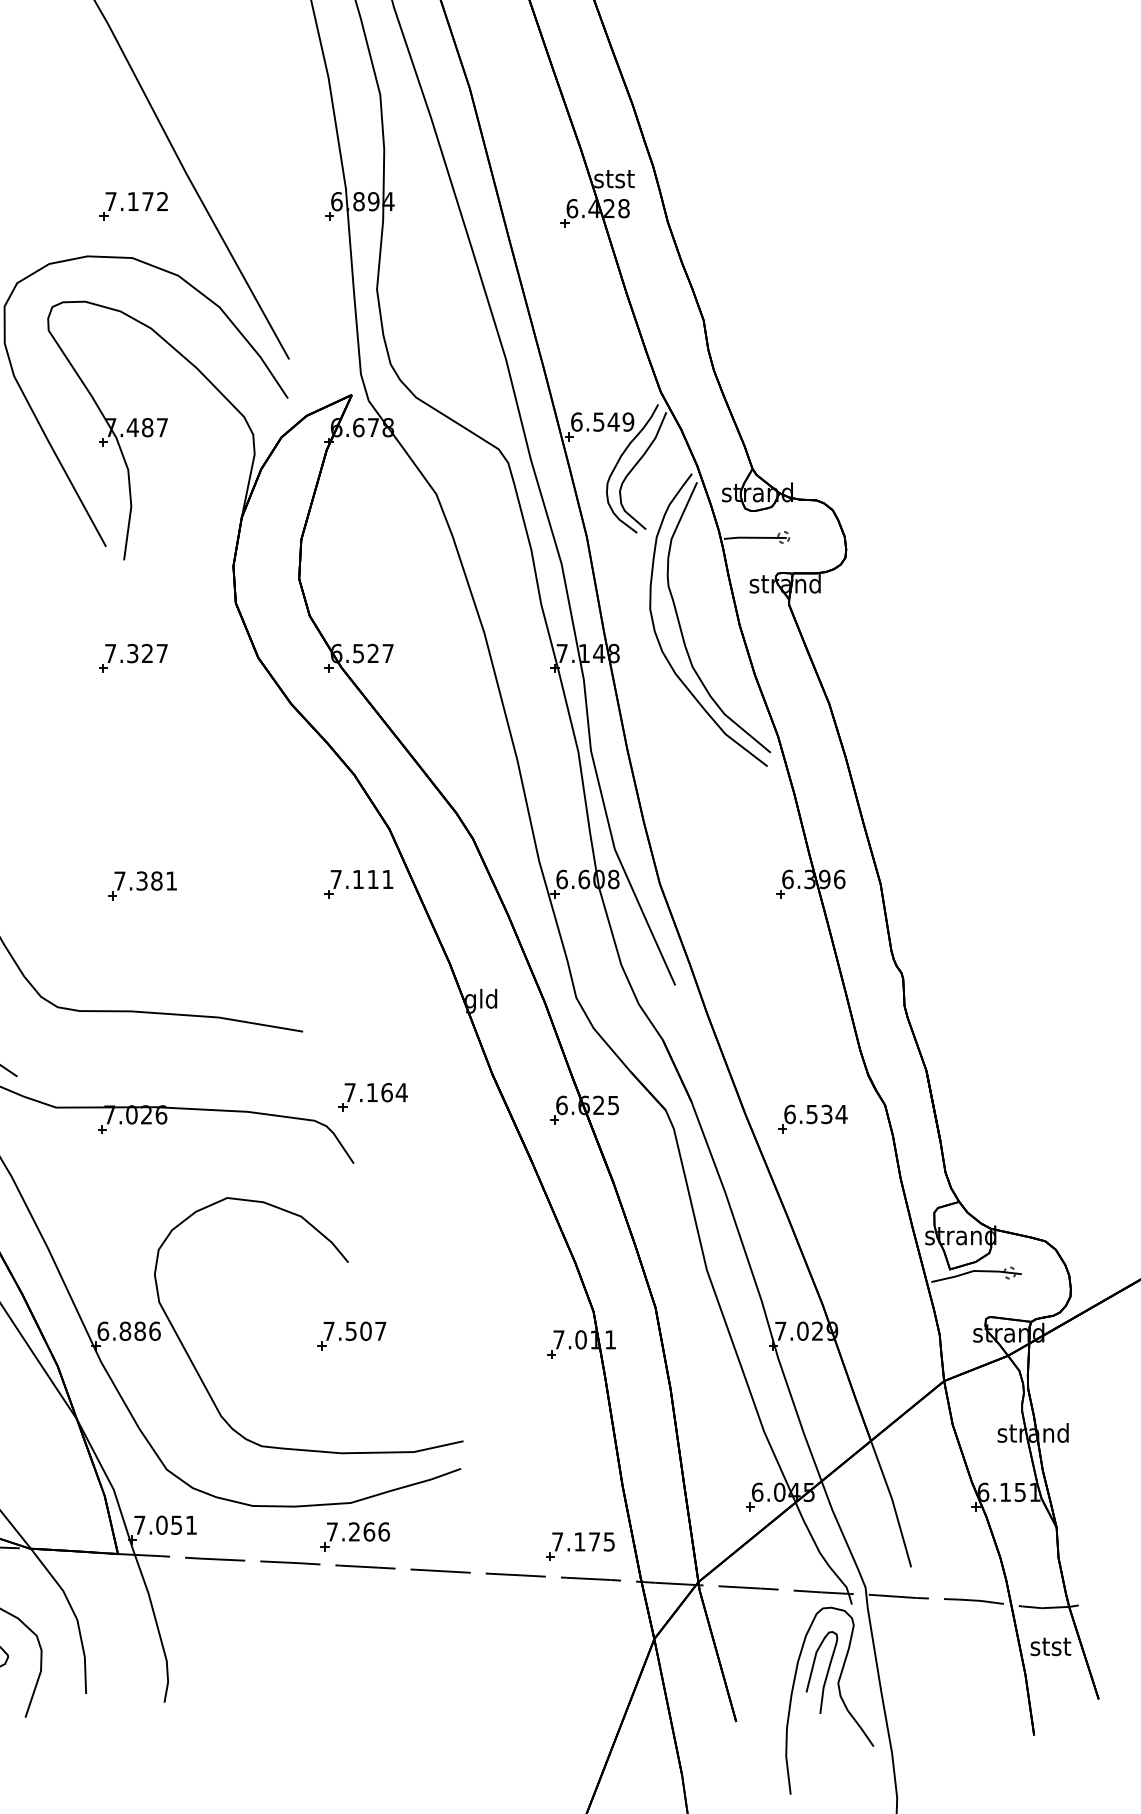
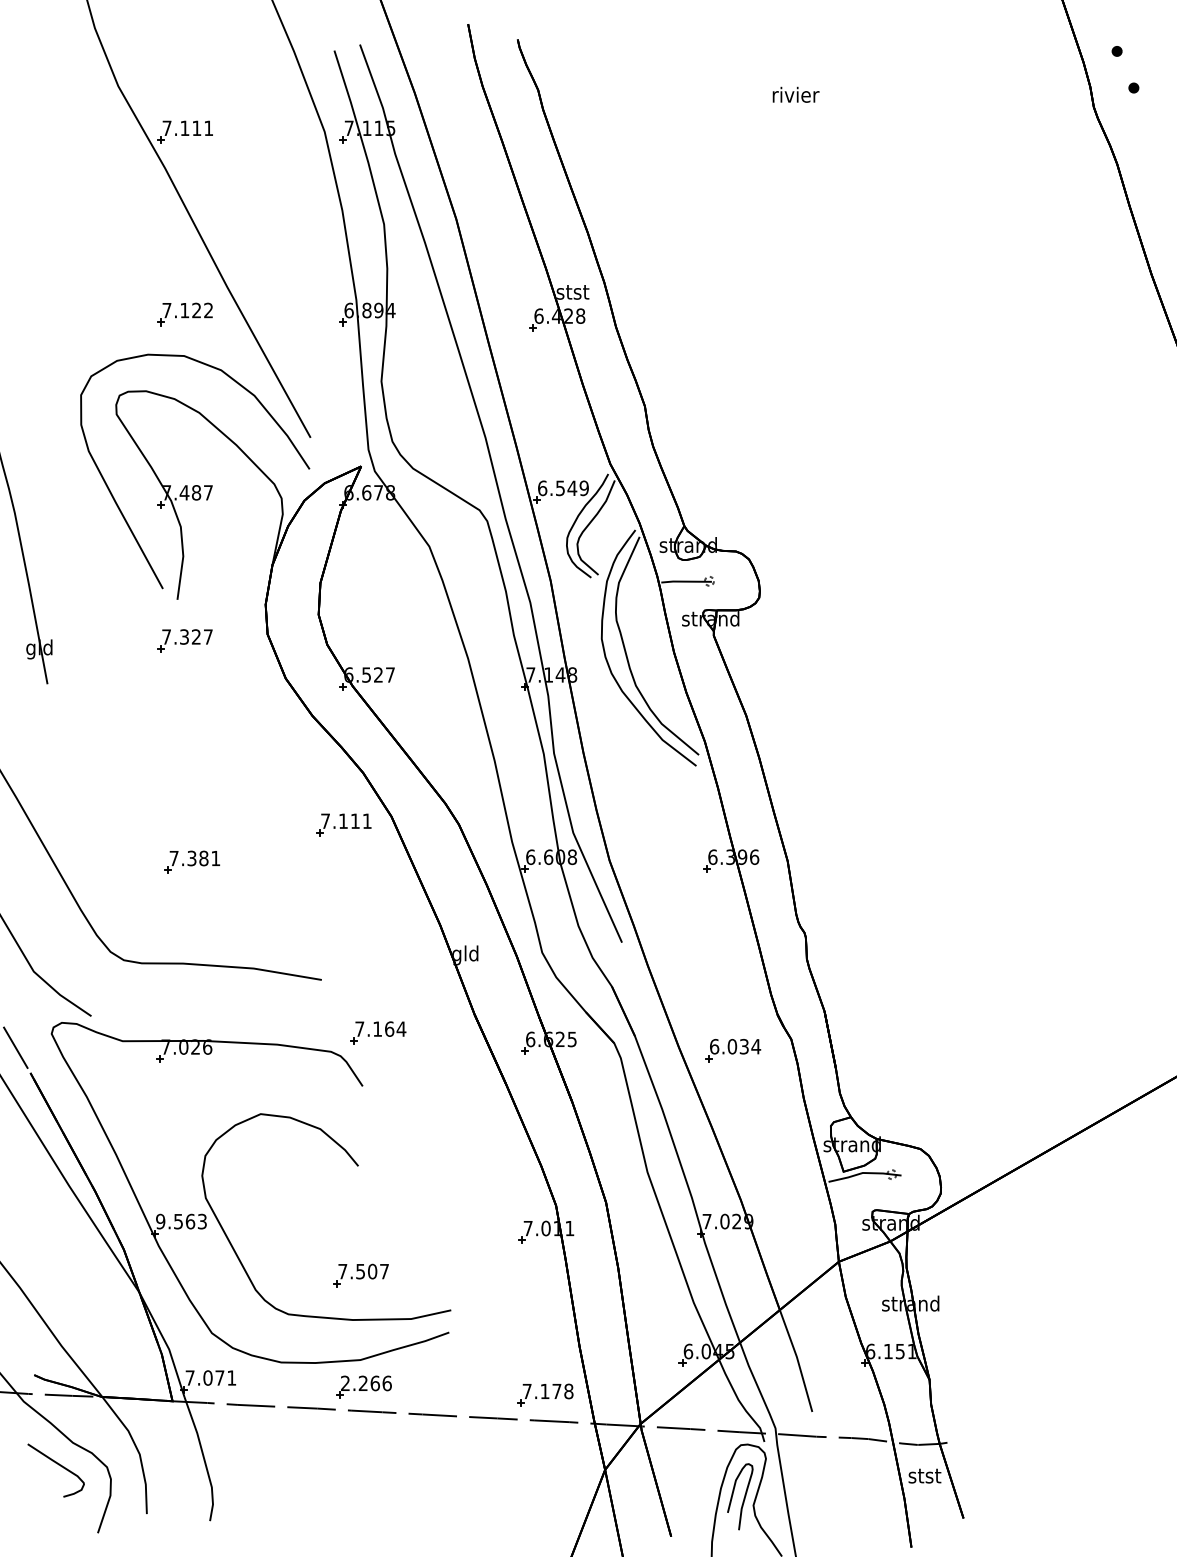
text: (147, 201) -> (196, 310), 7.172 -> 7.122
part: (132, 657) -> (184, 640), moved
part: (358, 883) -> (343, 824), moved
text: (812, 1114) -> (732, 1046), 6.534 -> 6.034
text: (129, 1331) -> (181, 1221), 6.886 -> 9.563
part: (351, 1336) -> (360, 1275), moved
text: (176, 1524) -> (219, 1377), 7.051 -> 7.071
text: (332, 1530) -> (345, 1382), 7.266 -> 2.266
text: (608, 1541) -> (568, 1391), 7.175 -> 7.178

